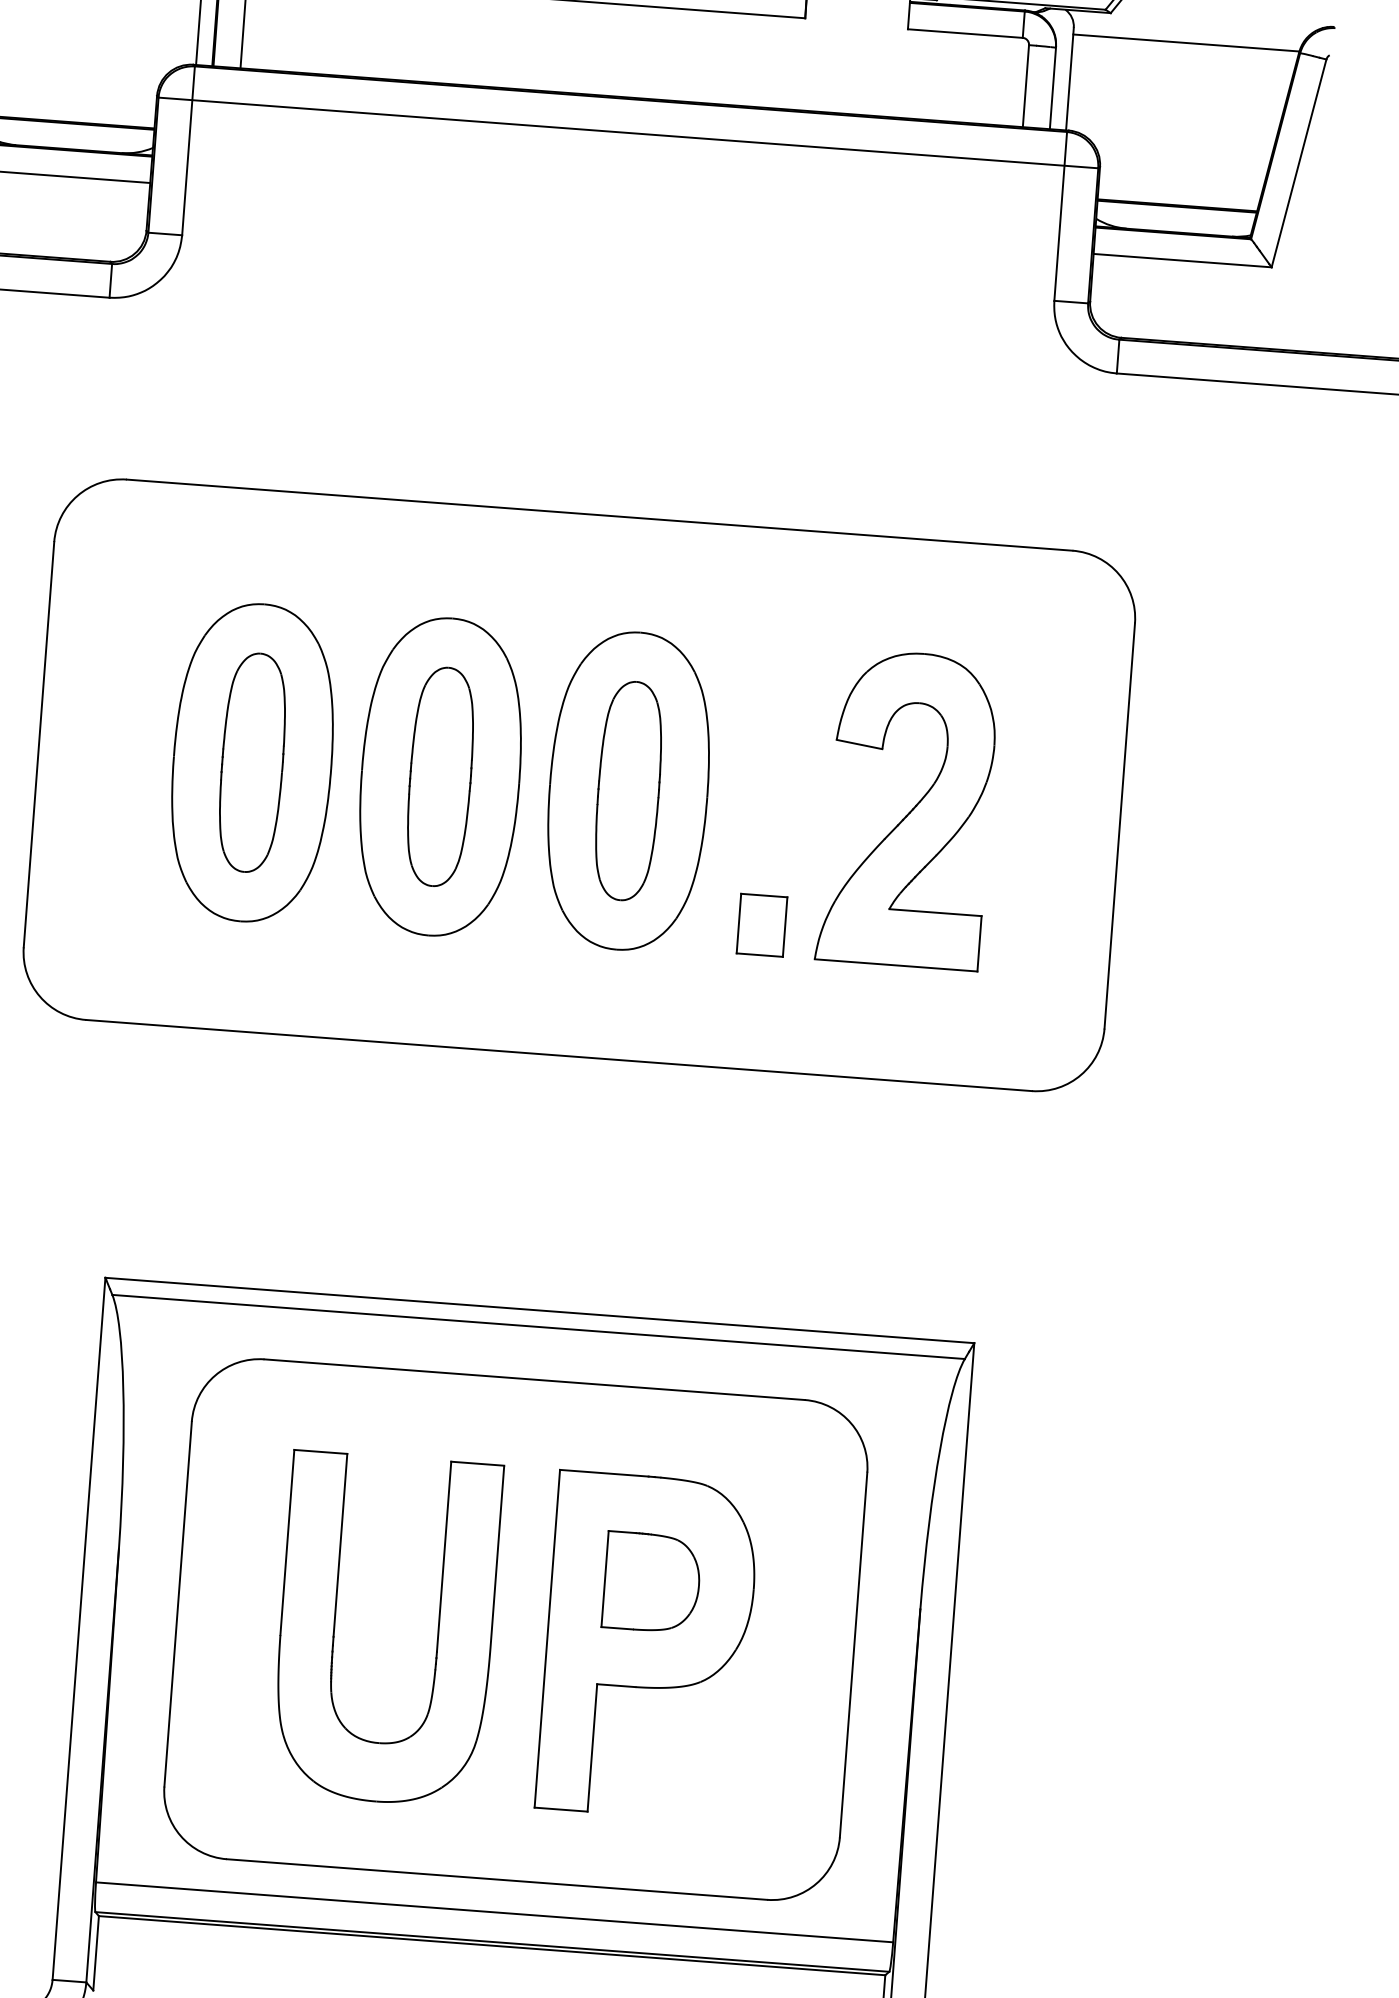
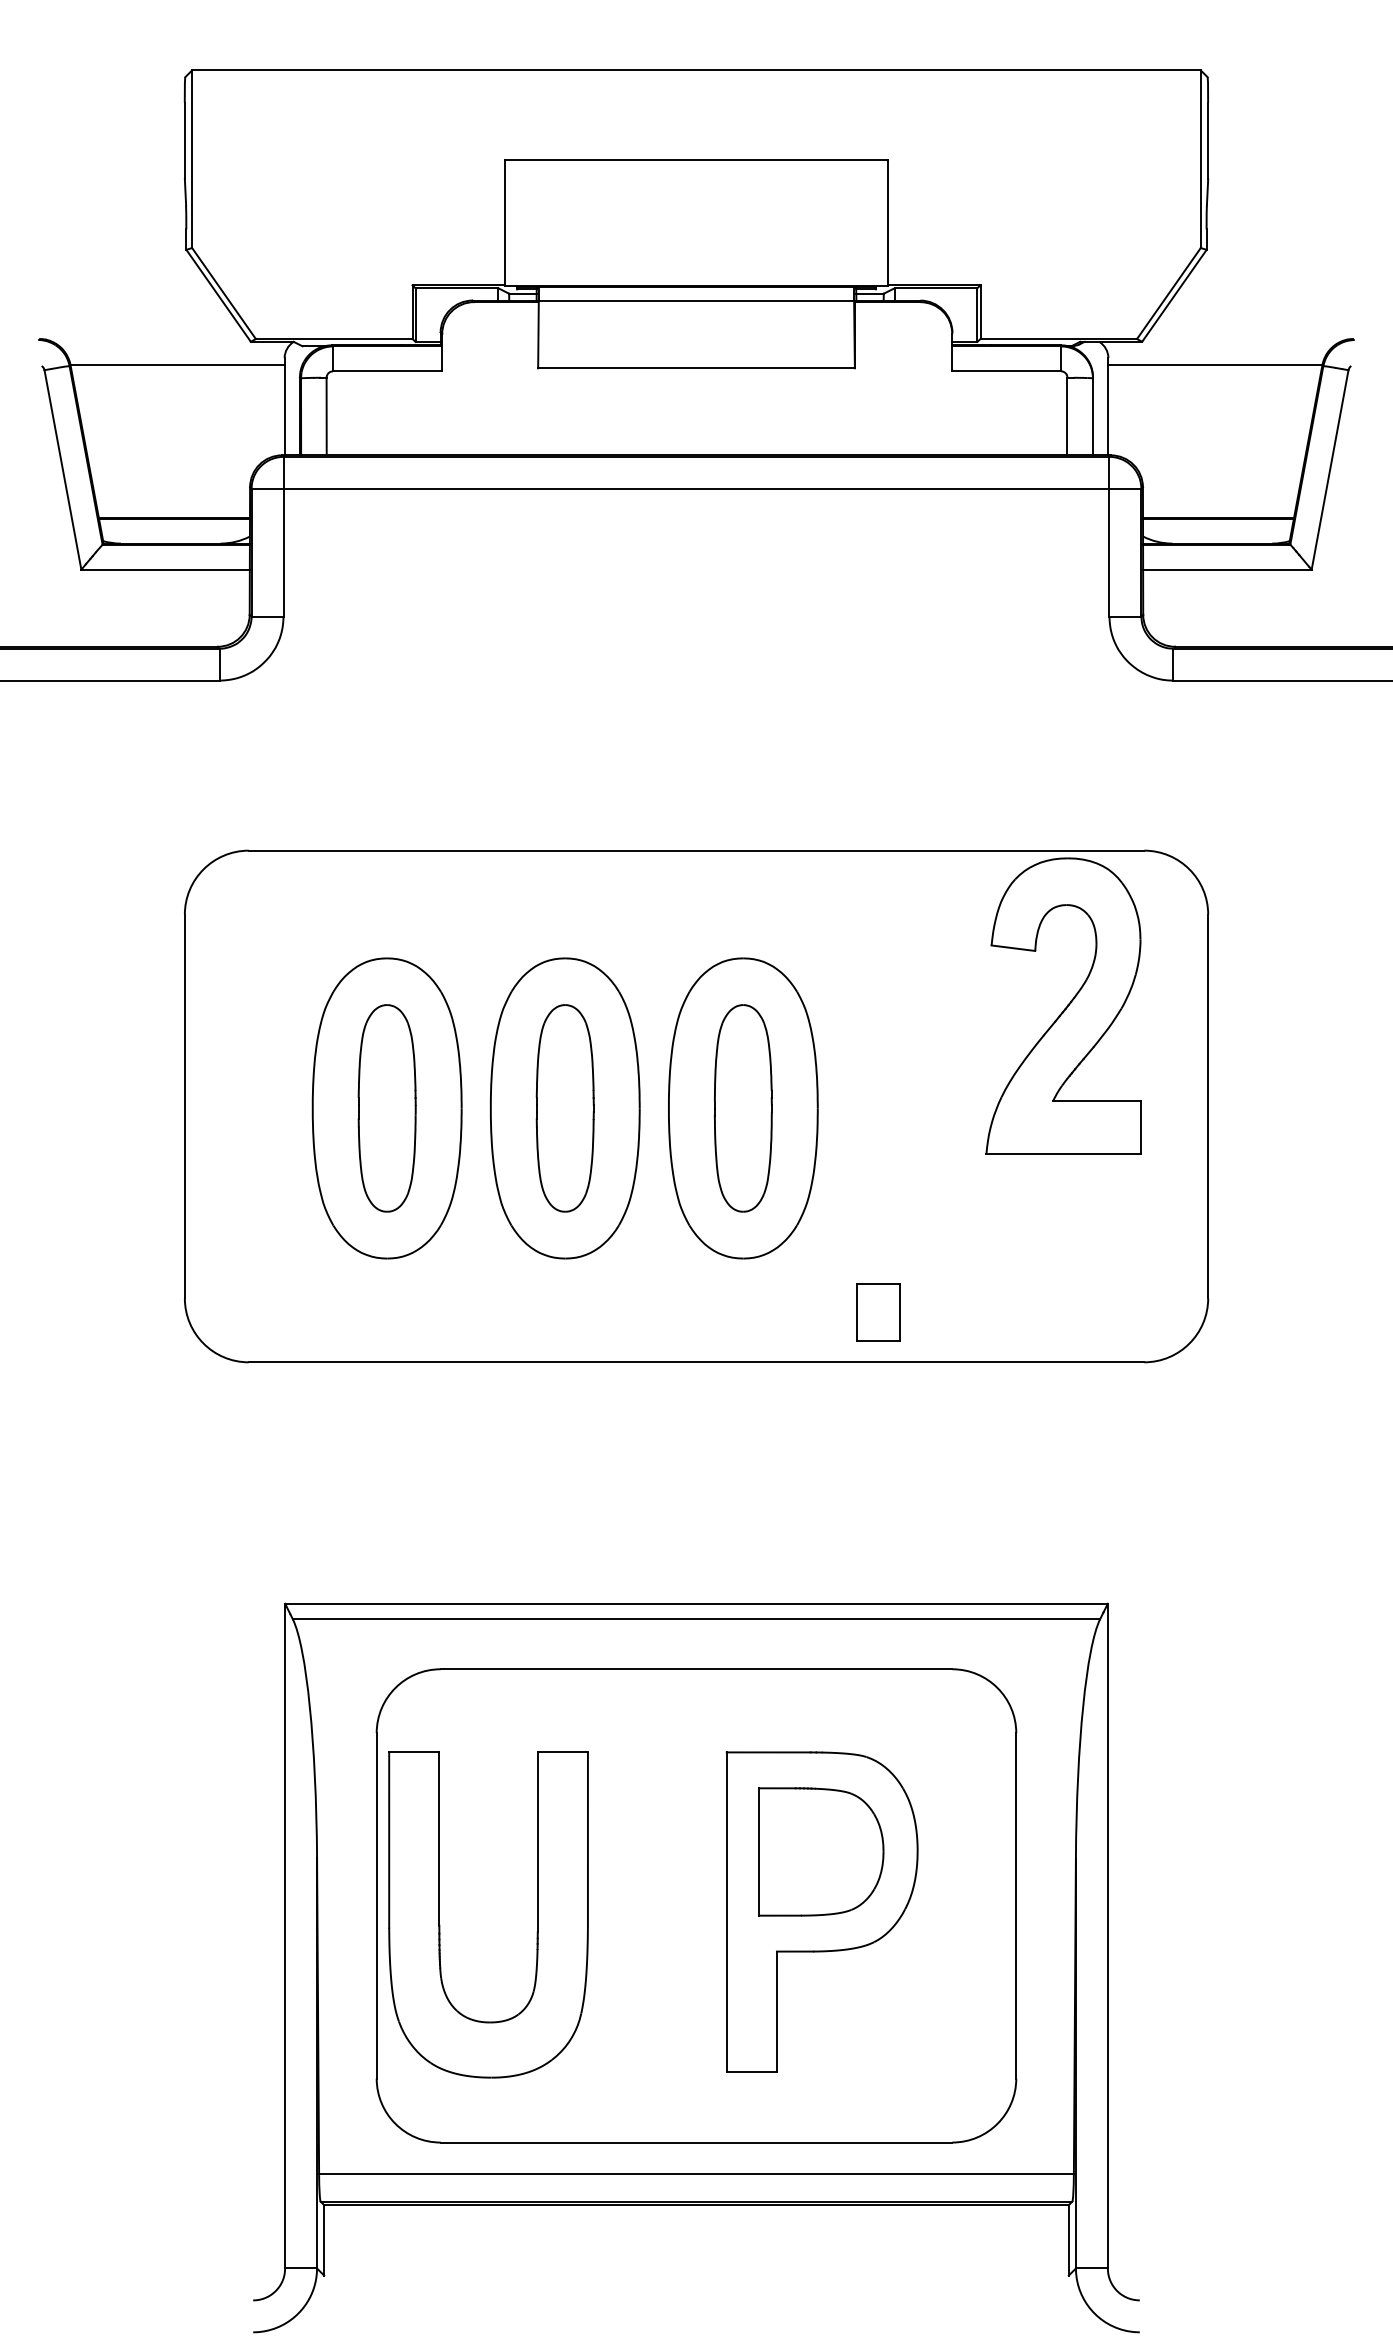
part: (907, 808) -> (1063, 1005), moved
part: (762, 925) -> (878, 1312), moved
part: (652, 1582) -> (821, 1851), size x1.4
part: (334, 1625) -> (439, 1914), moved

